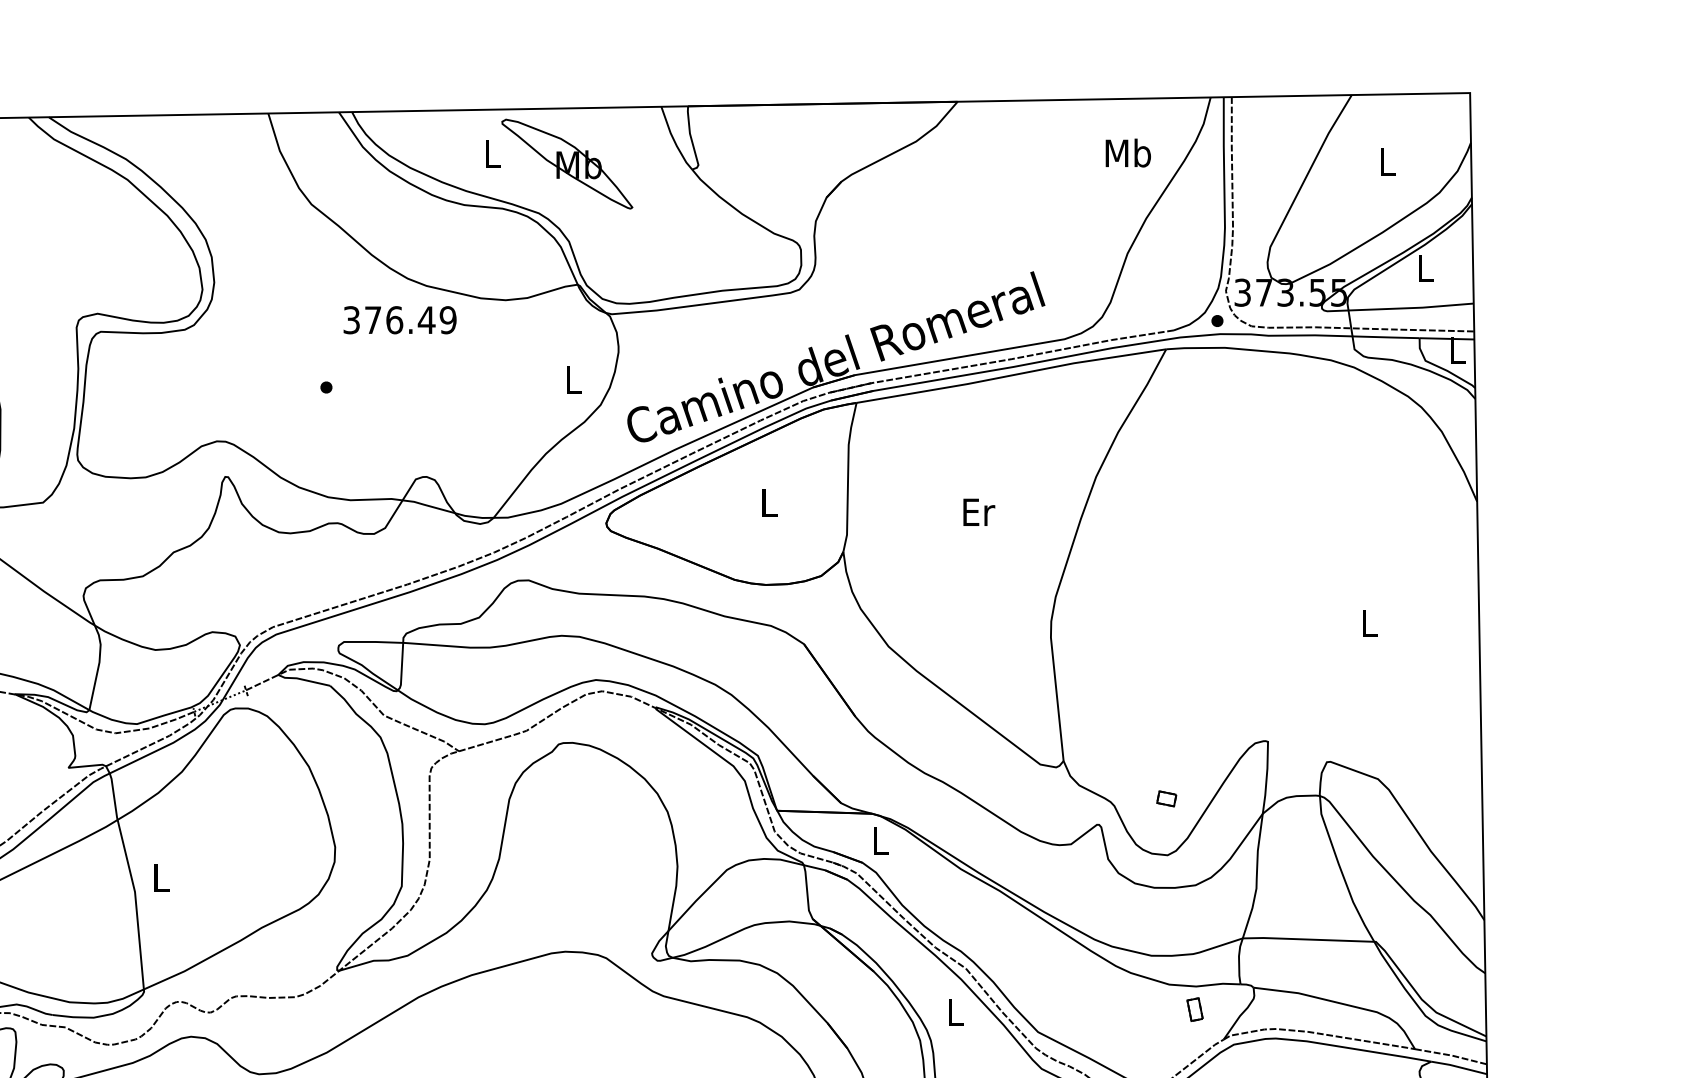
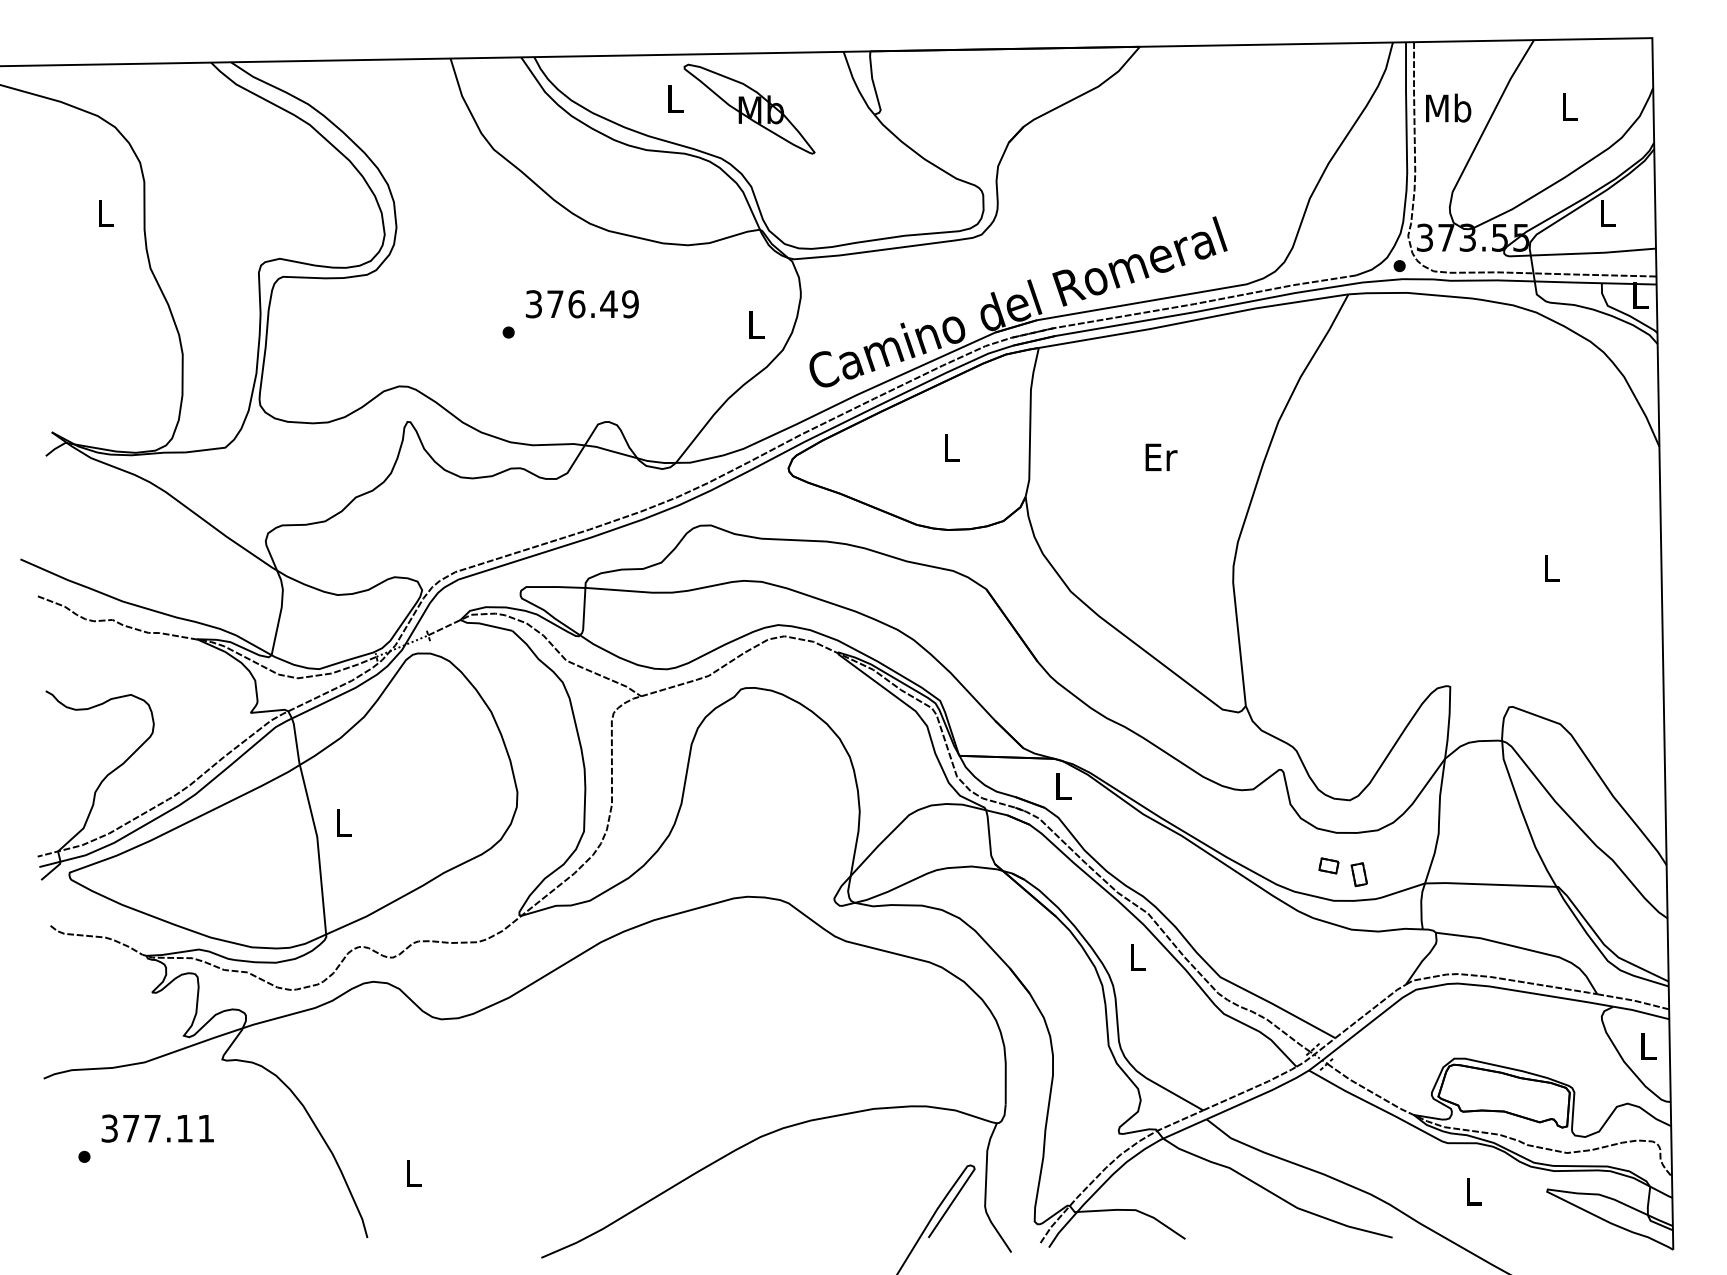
text: (1128, 152) -> (1448, 107), moved
text: (400, 320) -> (582, 304), moved
part: (1166, 798) -> (1328, 865), moved
part: (1194, 1009) -> (1358, 874), moved

